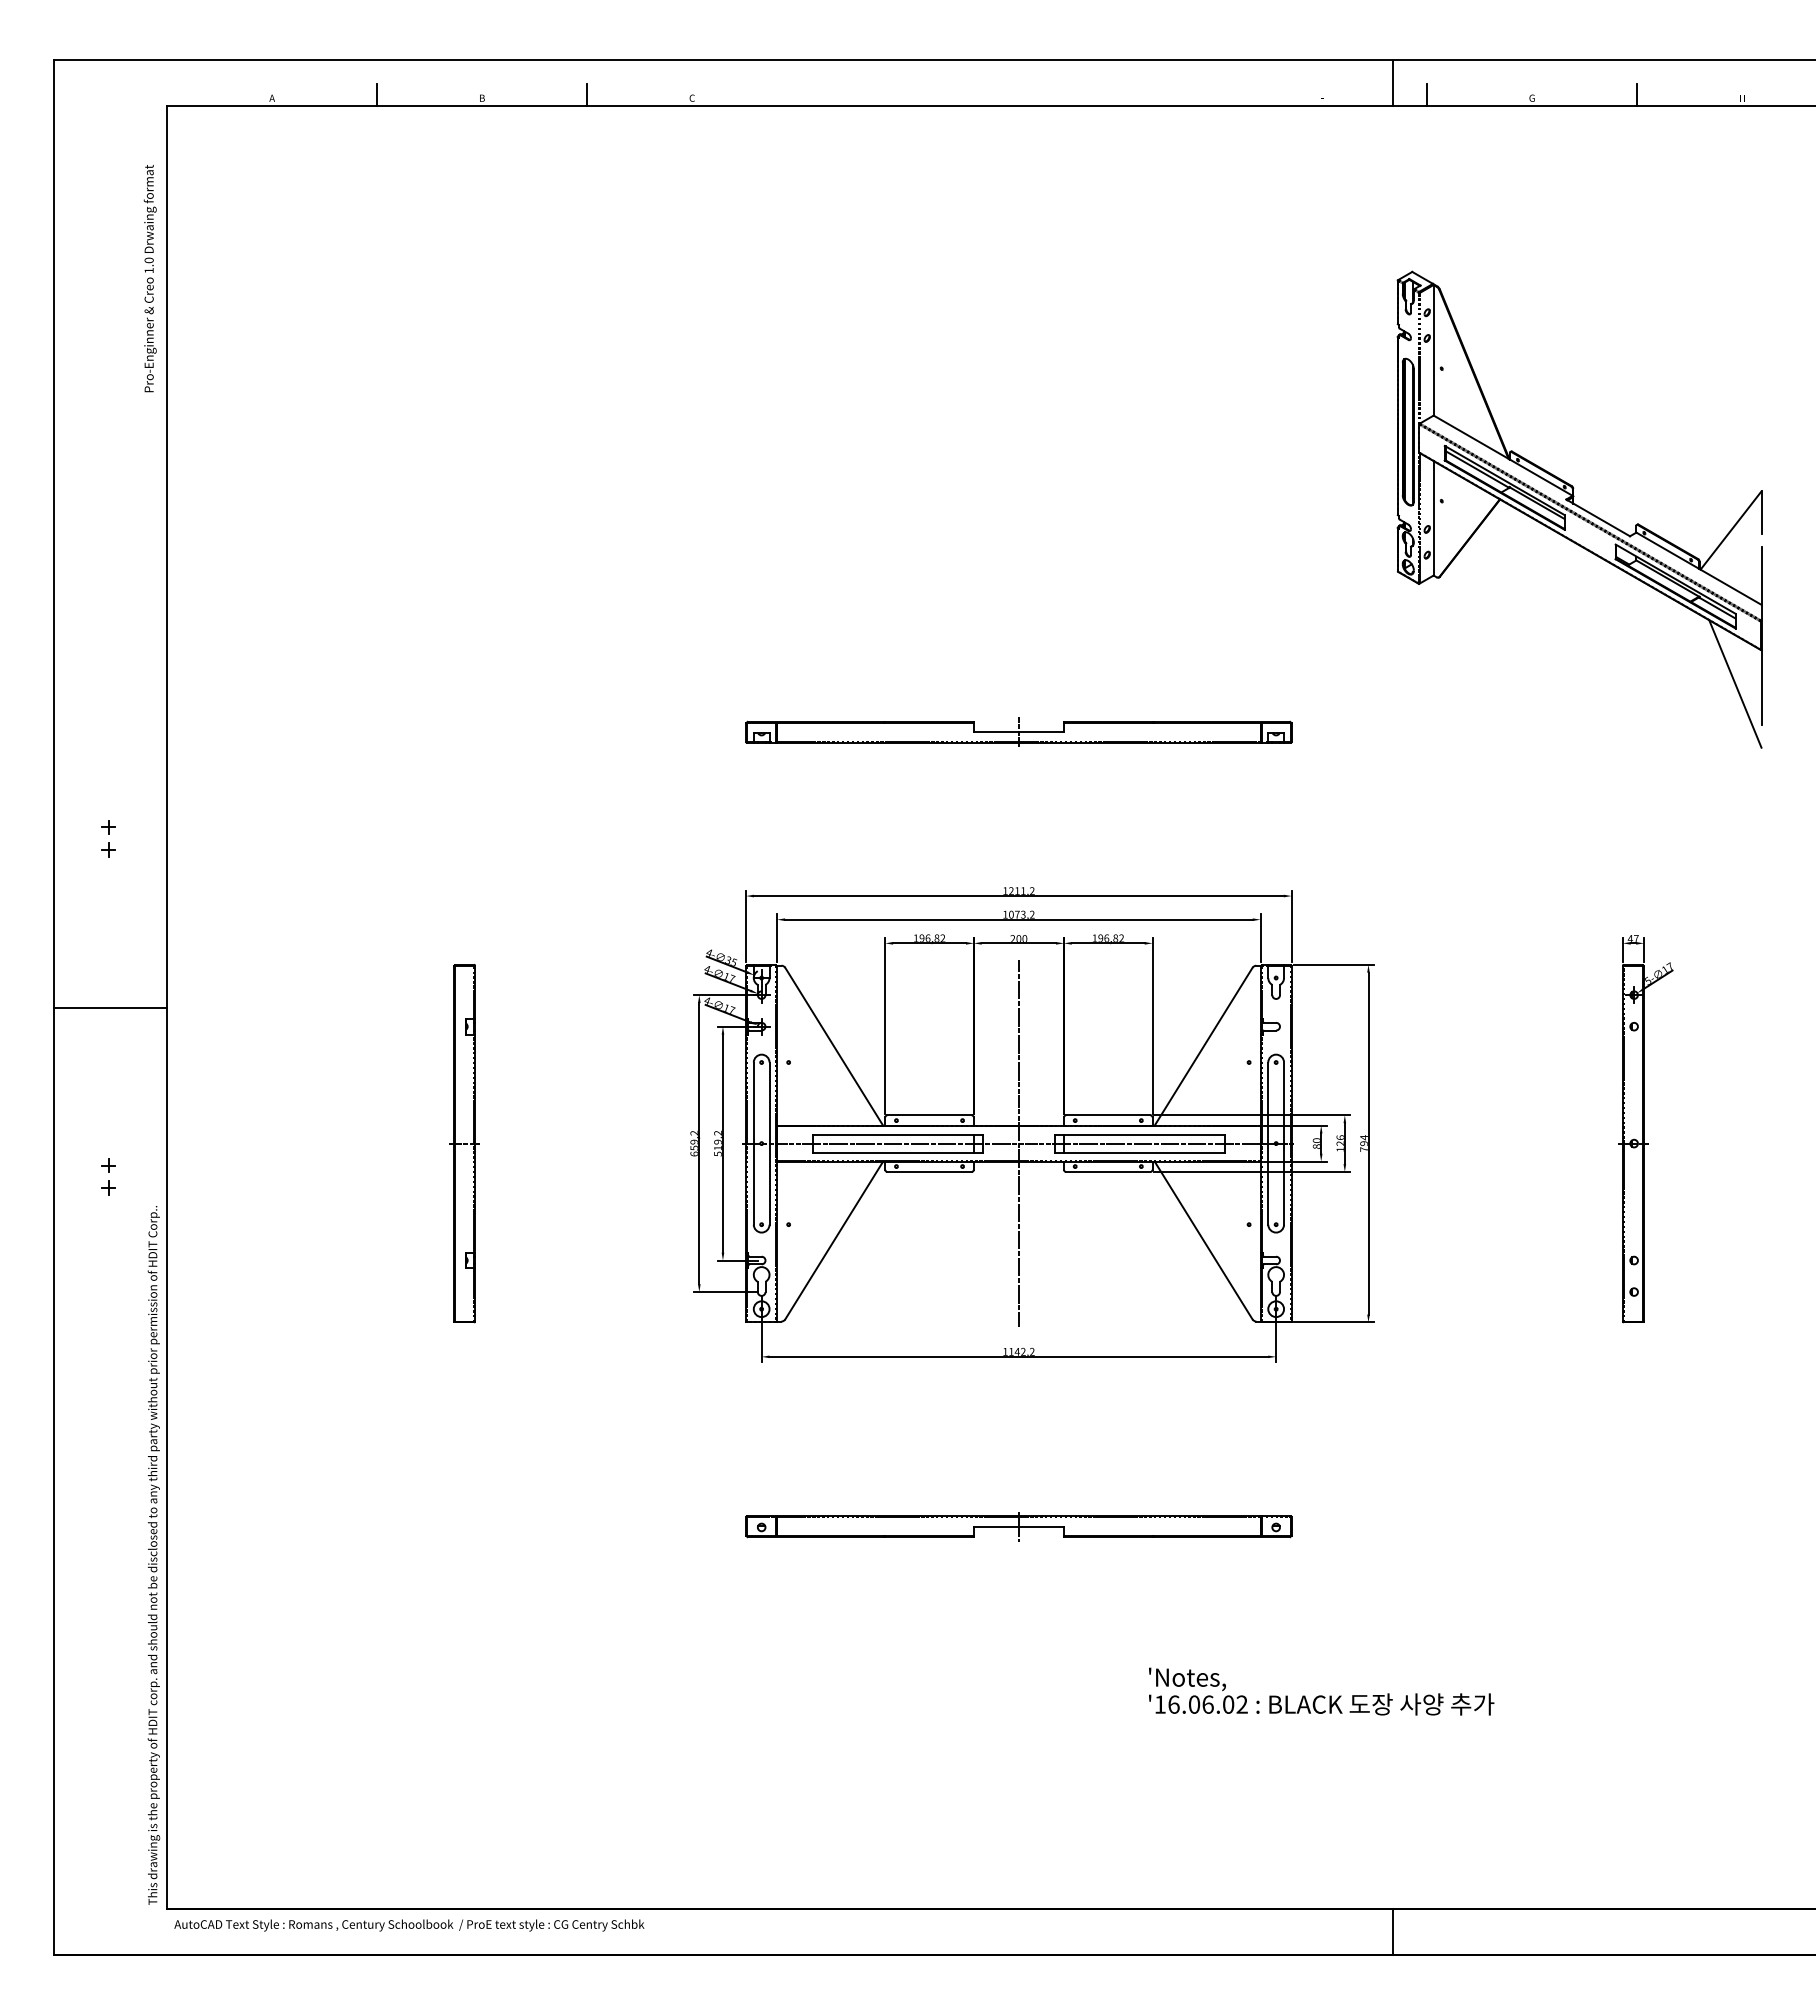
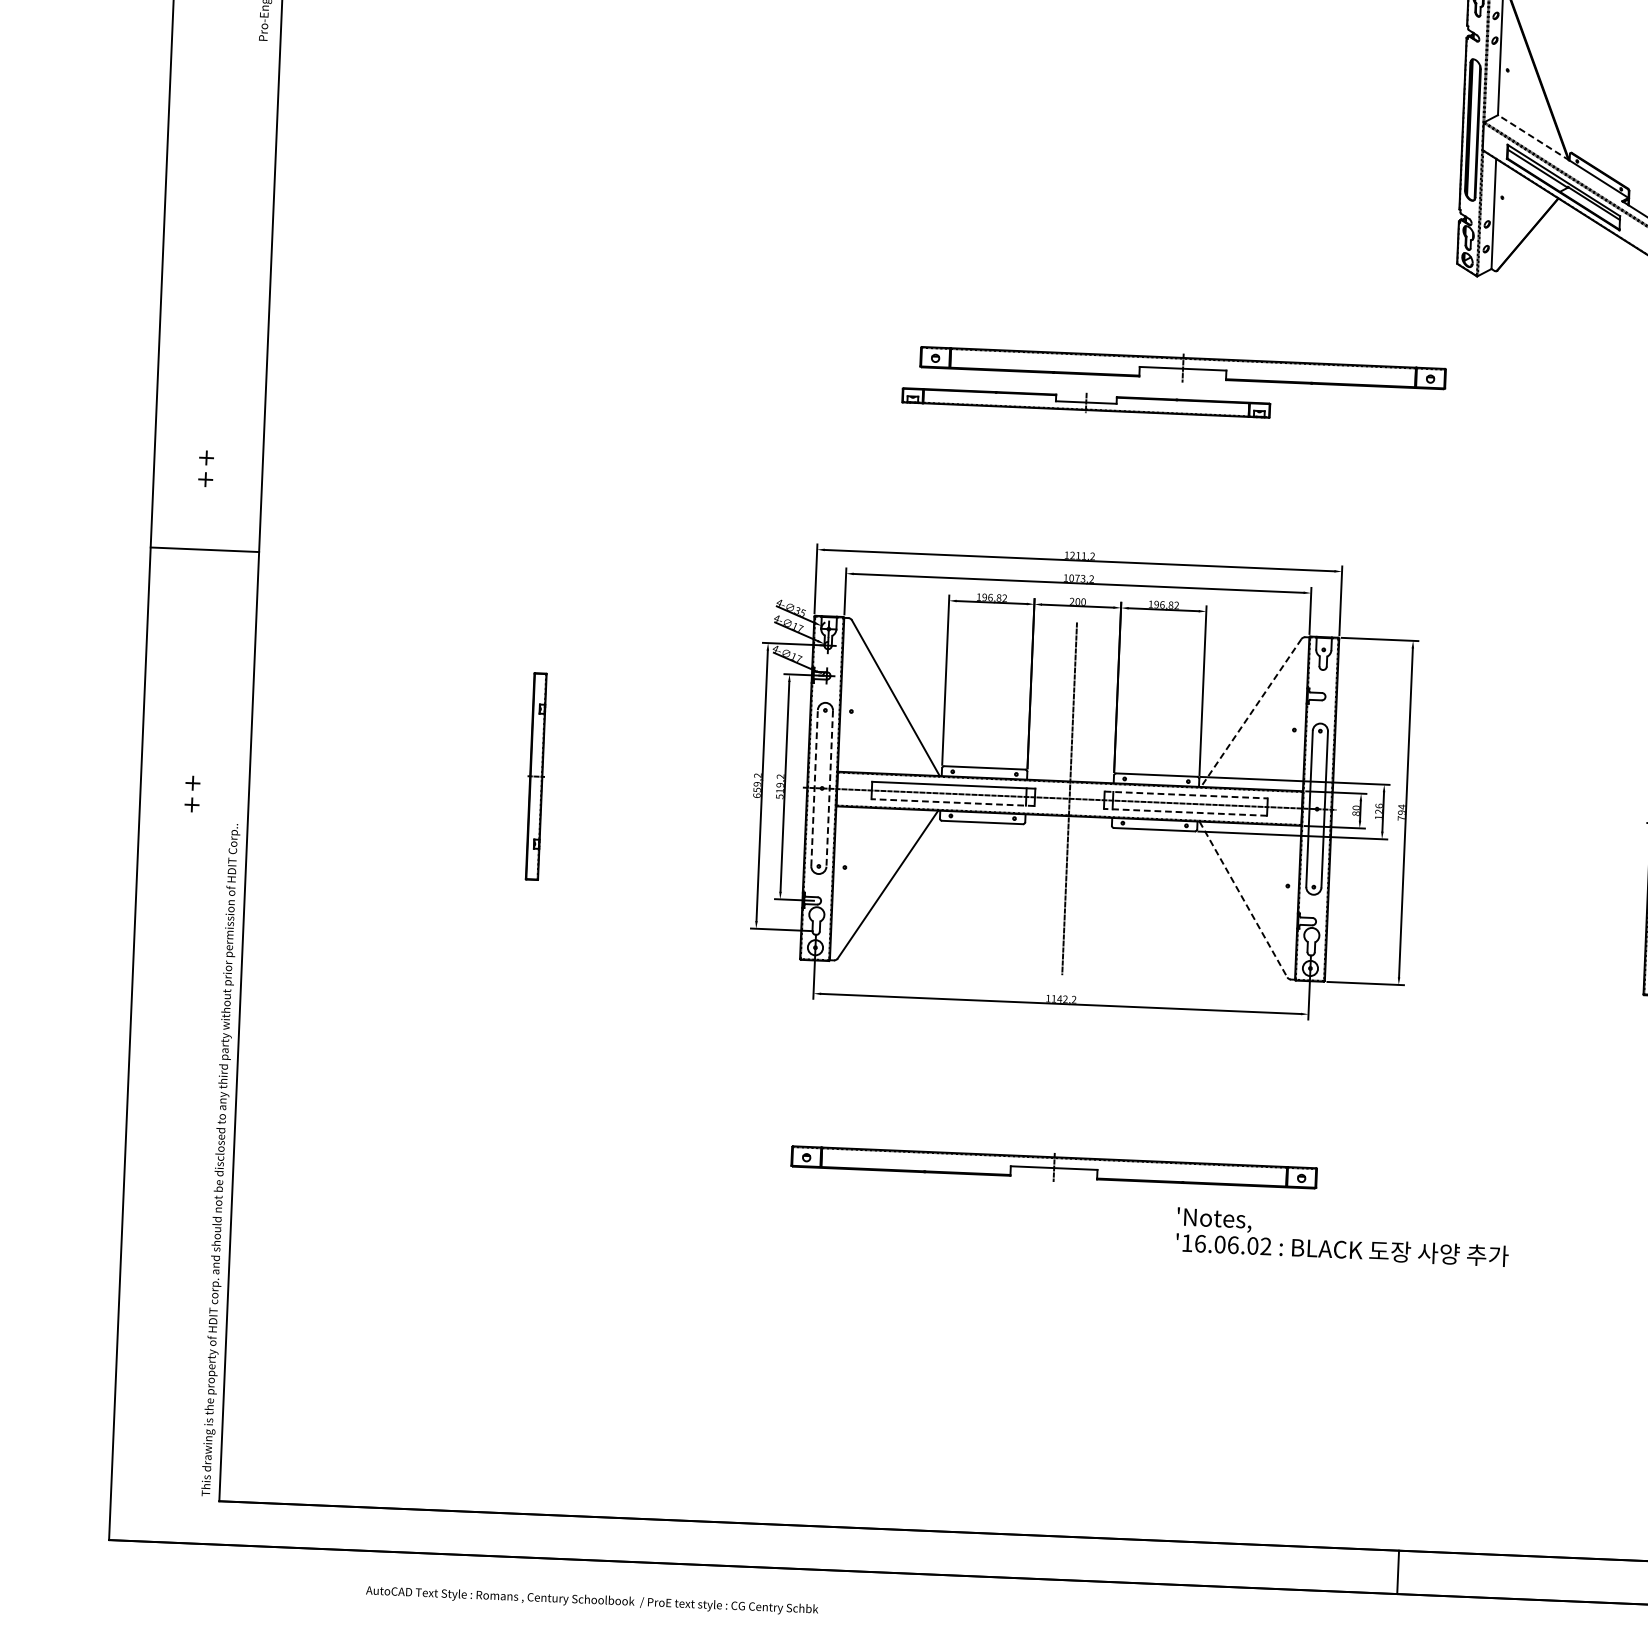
line: (1471, 437) -> (1533, 137), solid -> dashed
part: (1117, 691) -> (1182, 367), added
part: (1018, 731) -> (1085, 402), size x0.7
line: (110, 1007) -> (204, 549), moved
line: (1203, 1046) -> (1251, 712), solid -> dashed
line: (1139, 1134) -> (1186, 794), solid -> dashed
part: (464, 1143) -> (536, 776), size x0.6
line: (753, 1143) -> (814, 787), solid -> dashed
line: (769, 1144) -> (829, 789), solid -> dashed
line: (898, 1152) -> (953, 802), solid -> dashed
line: (1139, 1152) -> (1185, 812), solid -> dashed
line: (1203, 1240) -> (1243, 899), solid -> dashed
text: (1321, 1691) -> (1342, 1237), moved
text: (409, 1925) -> (592, 1600), moved

